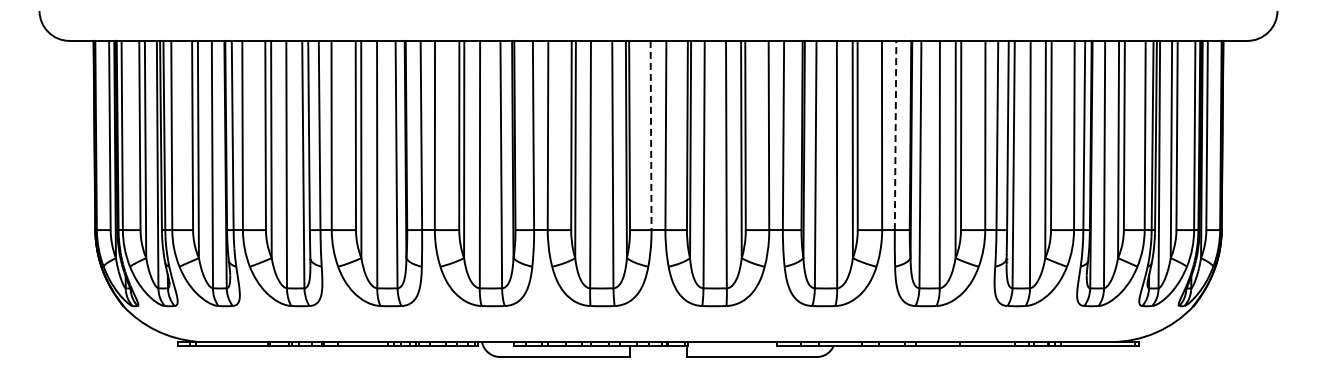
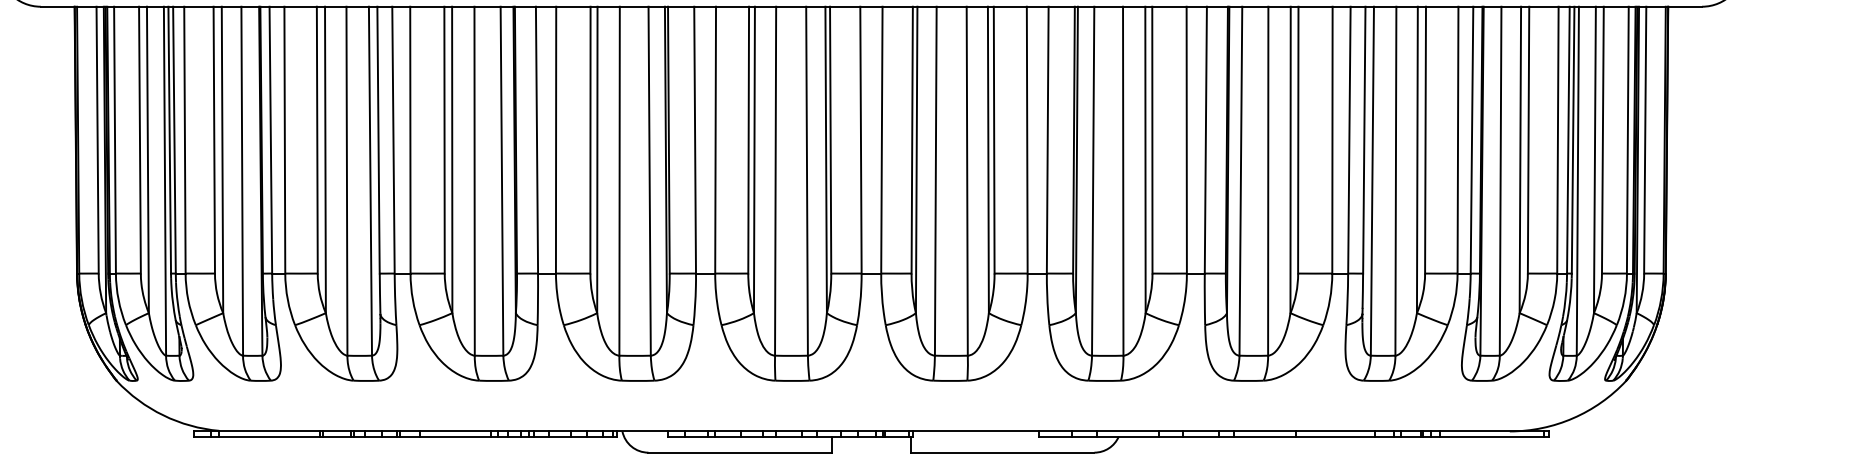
line: (651, 135) -> (861, 140), dashed -> solid
line: (895, 135) -> (1205, 140), dashed -> solid

